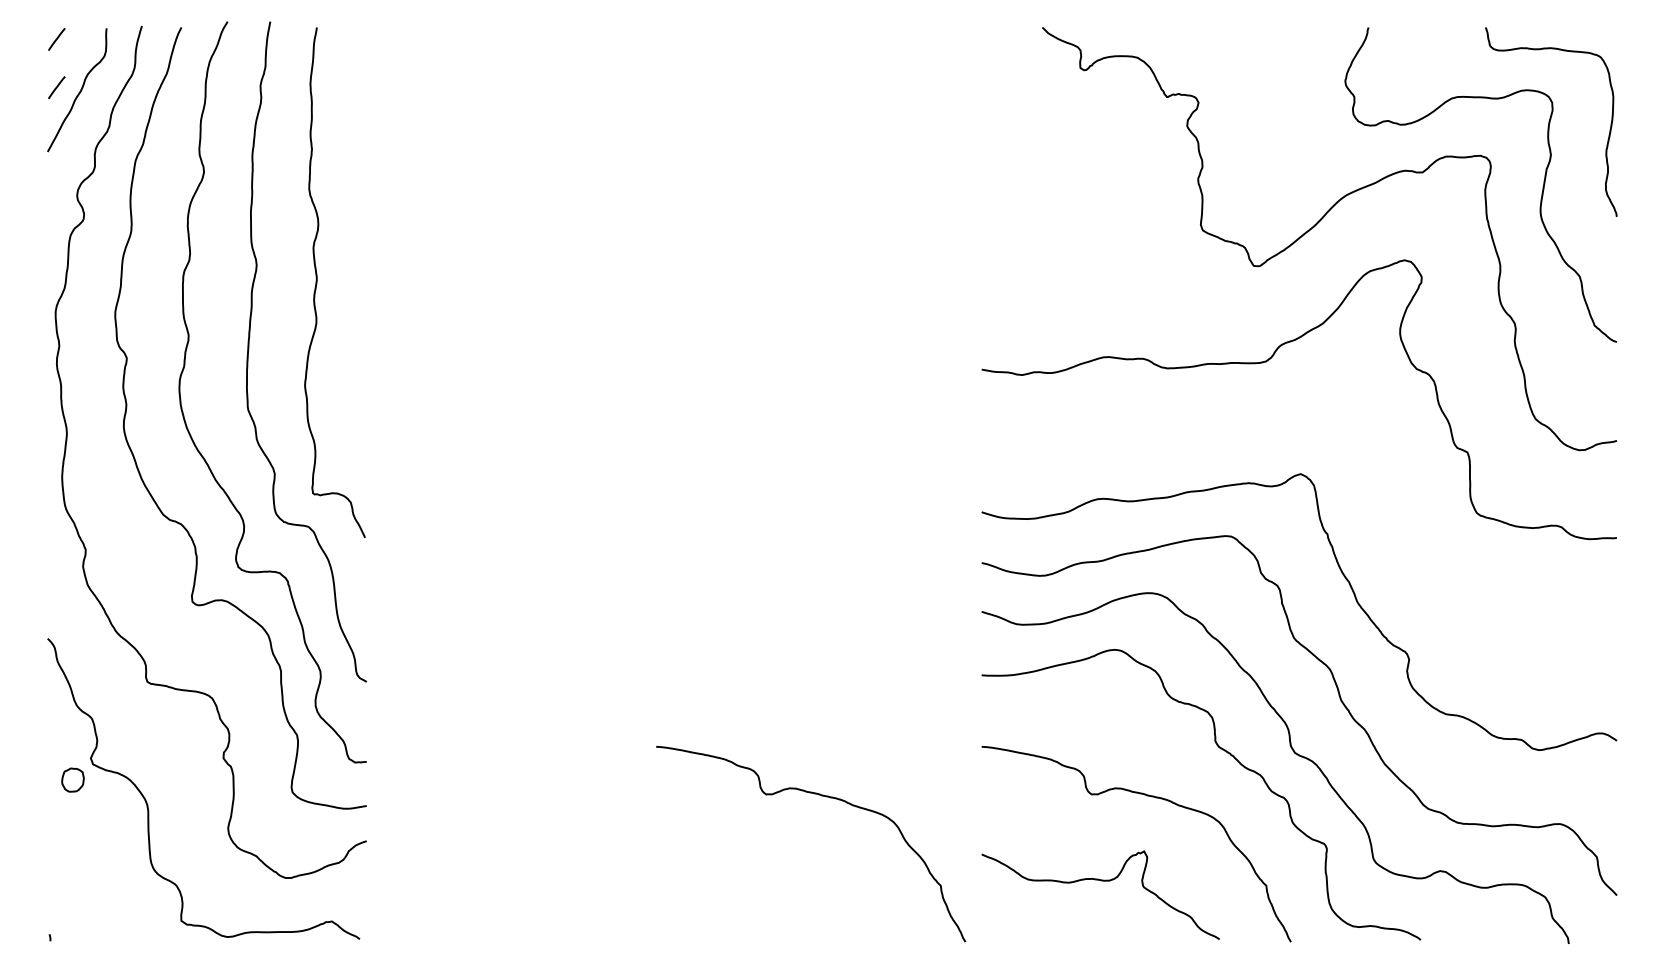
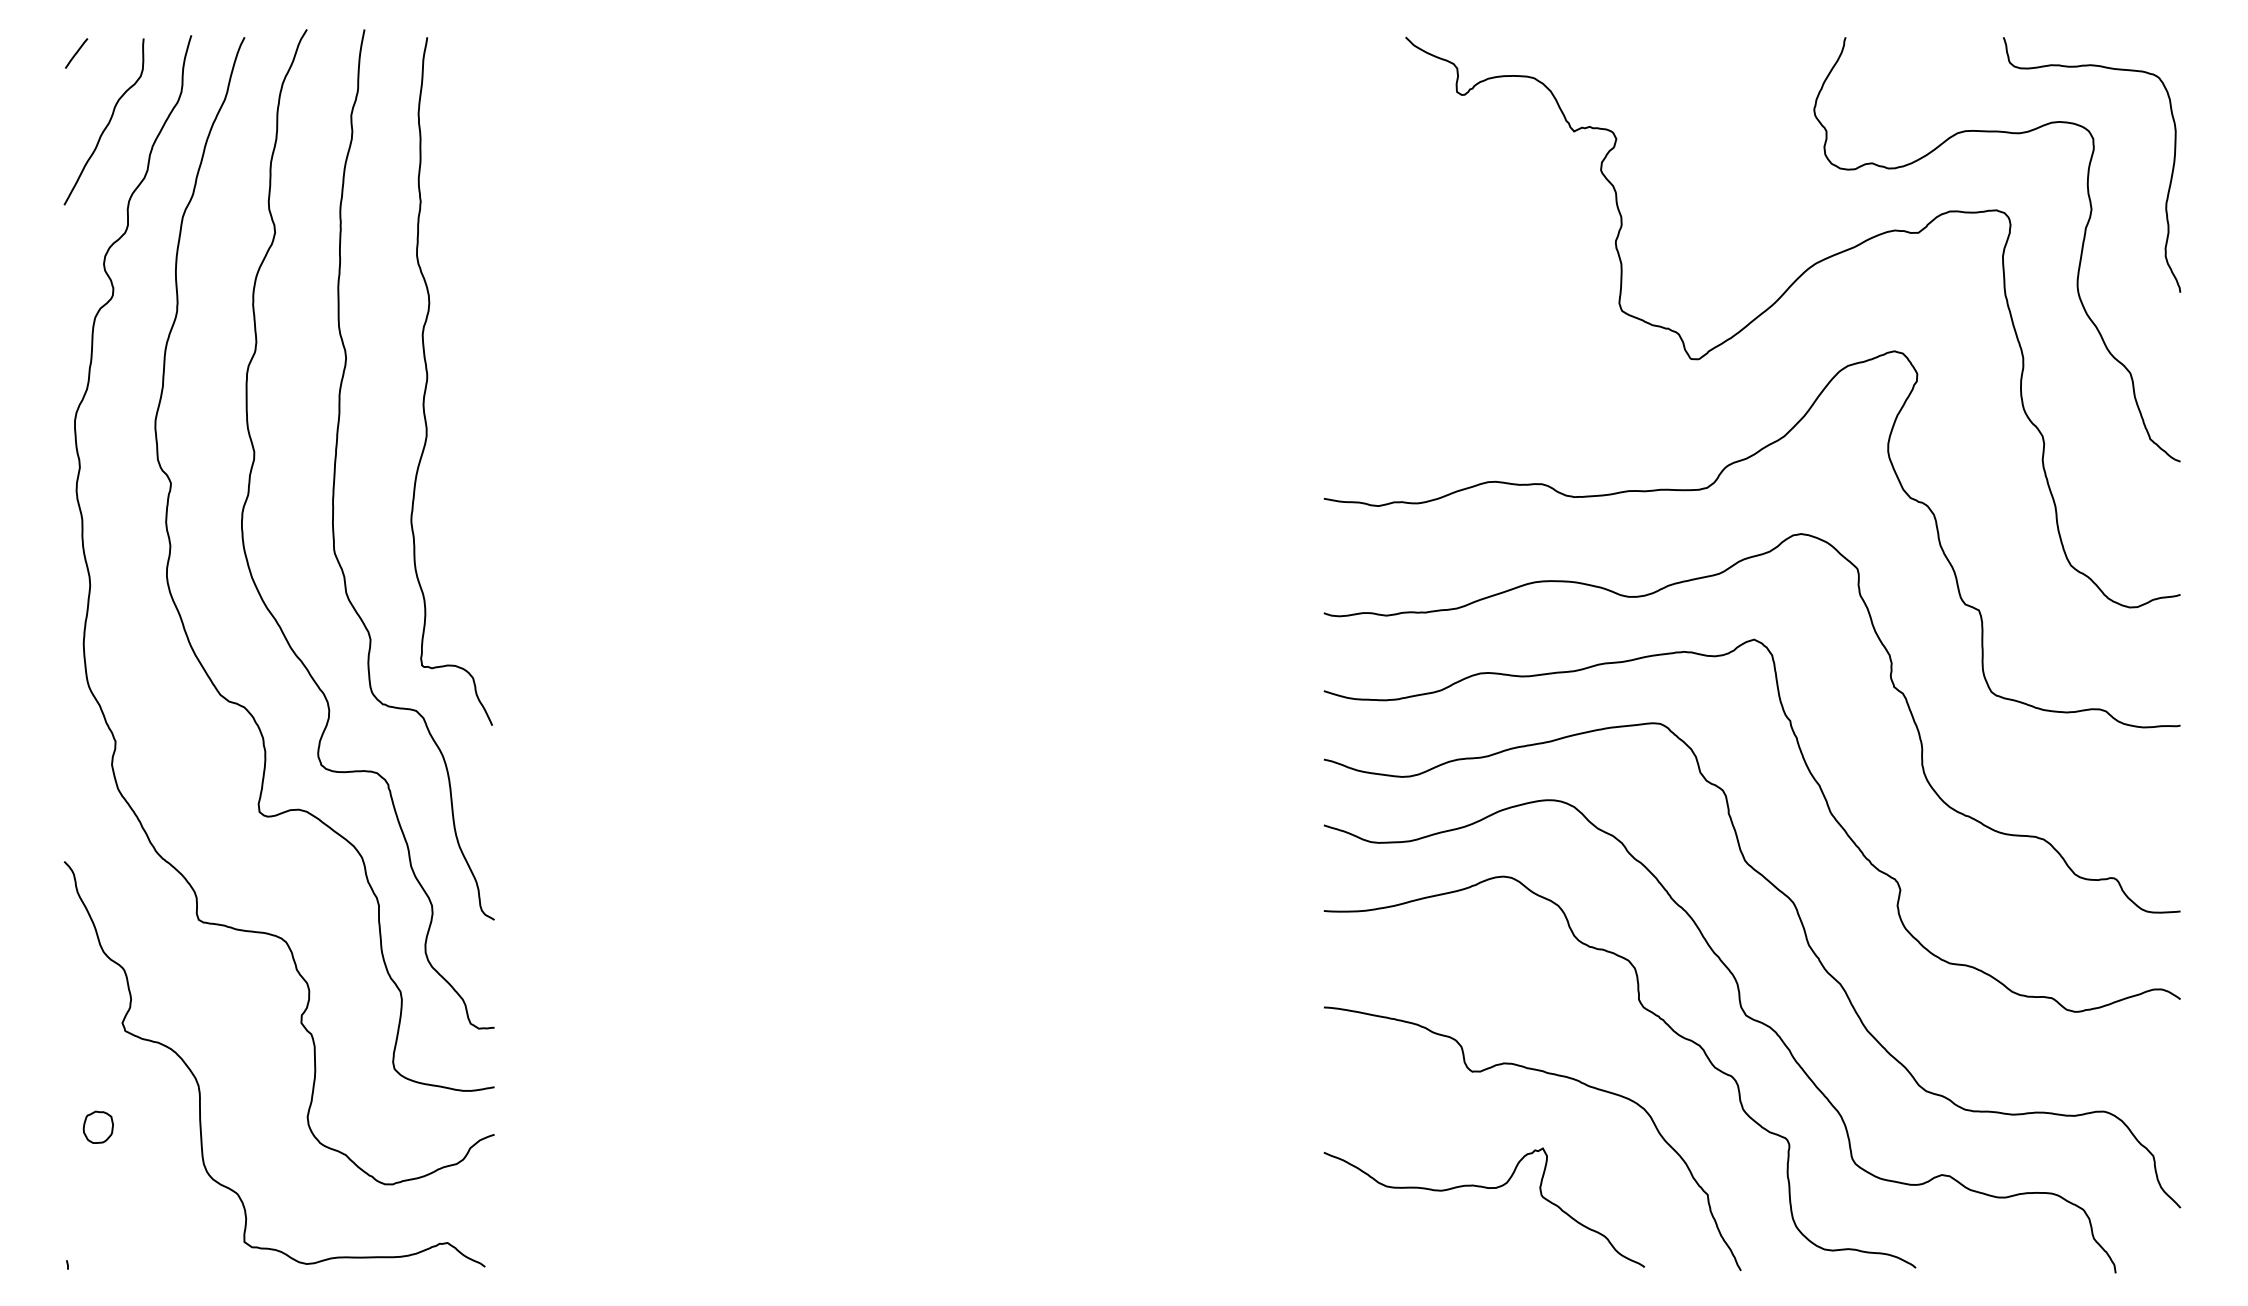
line: (56, 87) -> (76, 118), removed
curve: (1401, 504) -> (1890, 680), added
part: (72, 779) -> (97, 1126), moved
curve: (822, 796) -> (1109, 1074), removed

